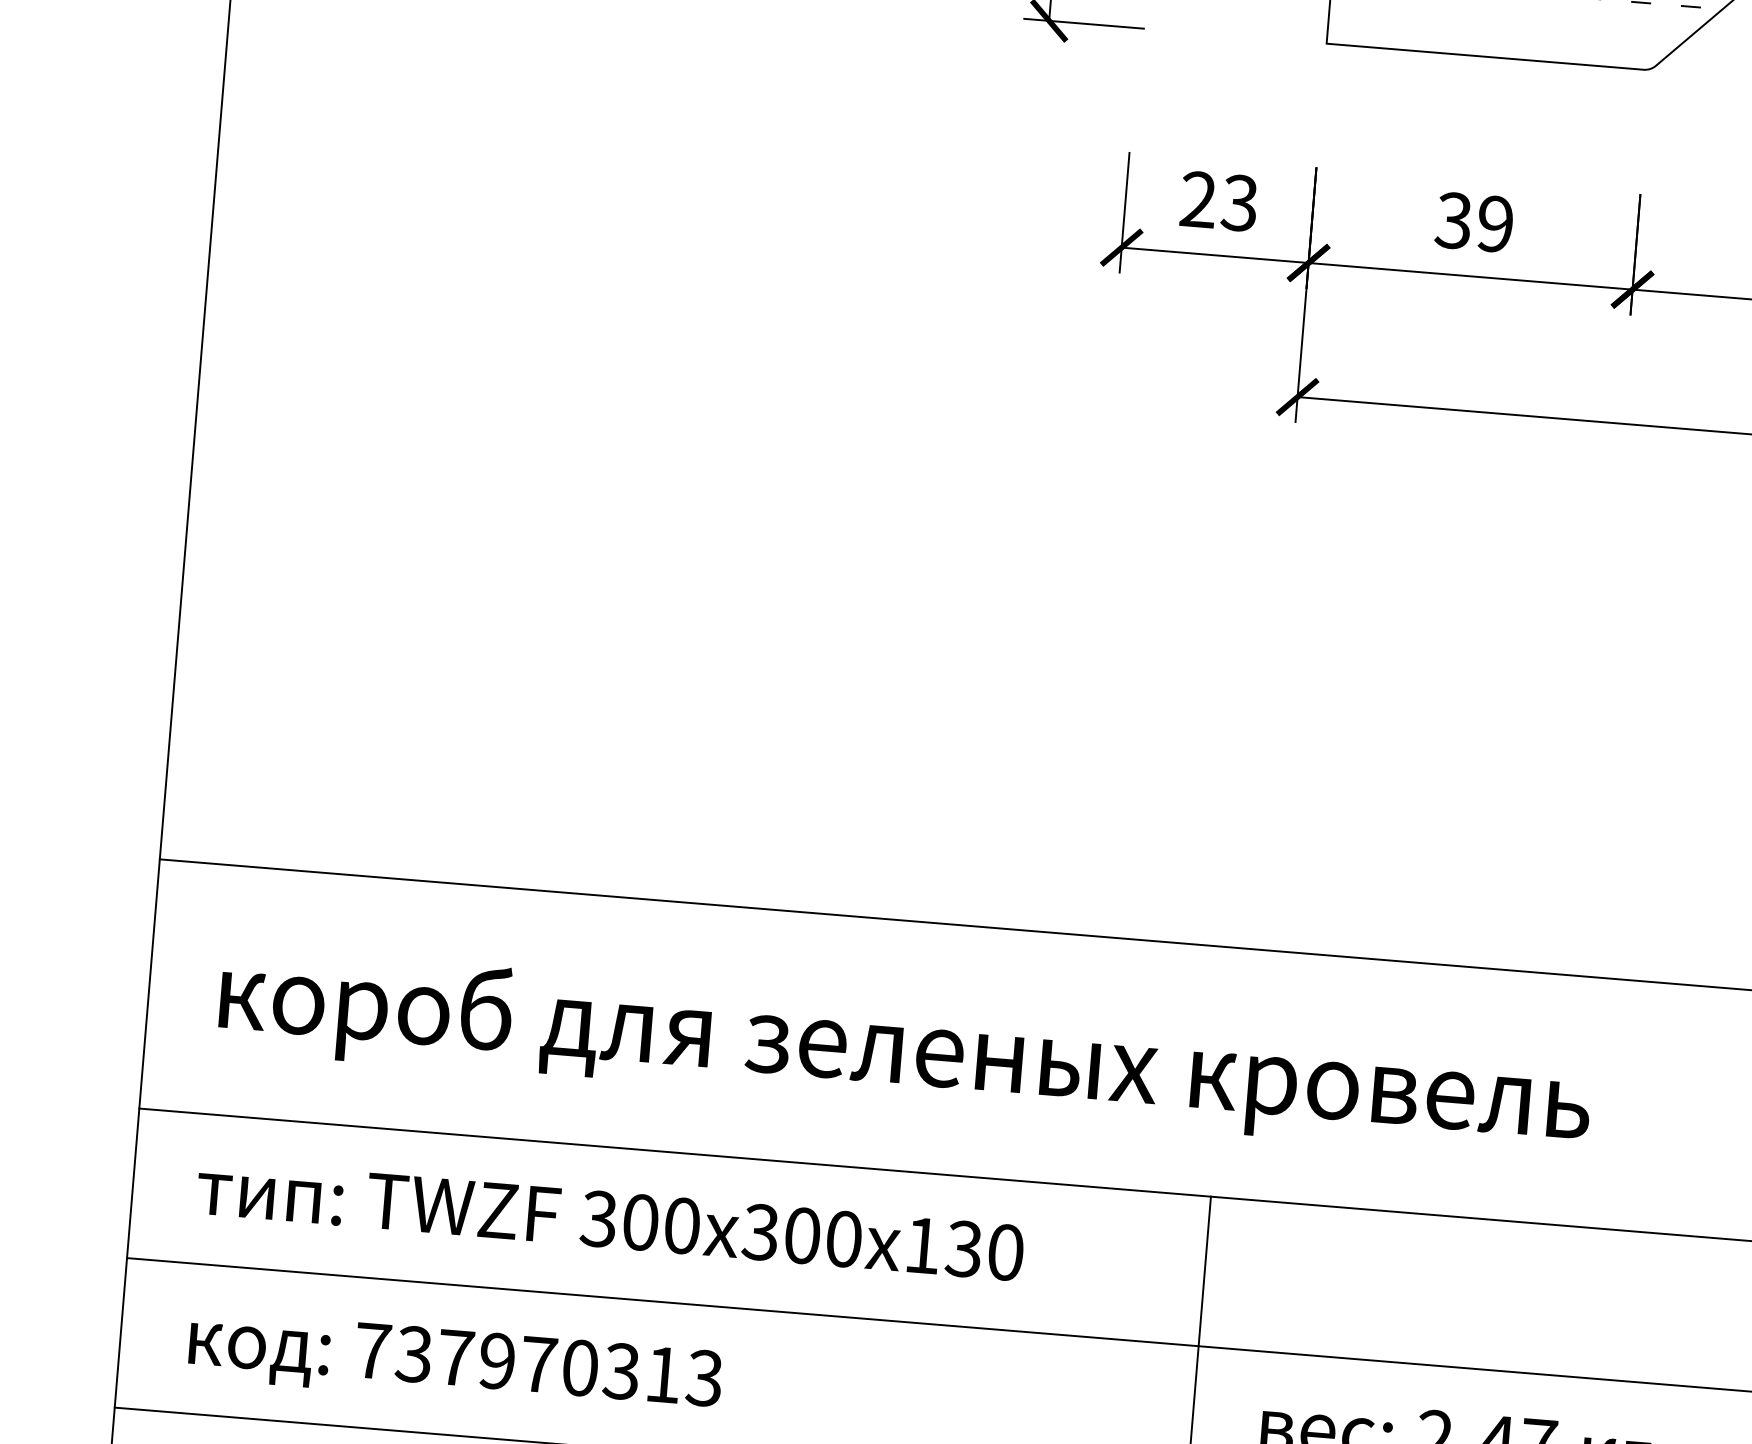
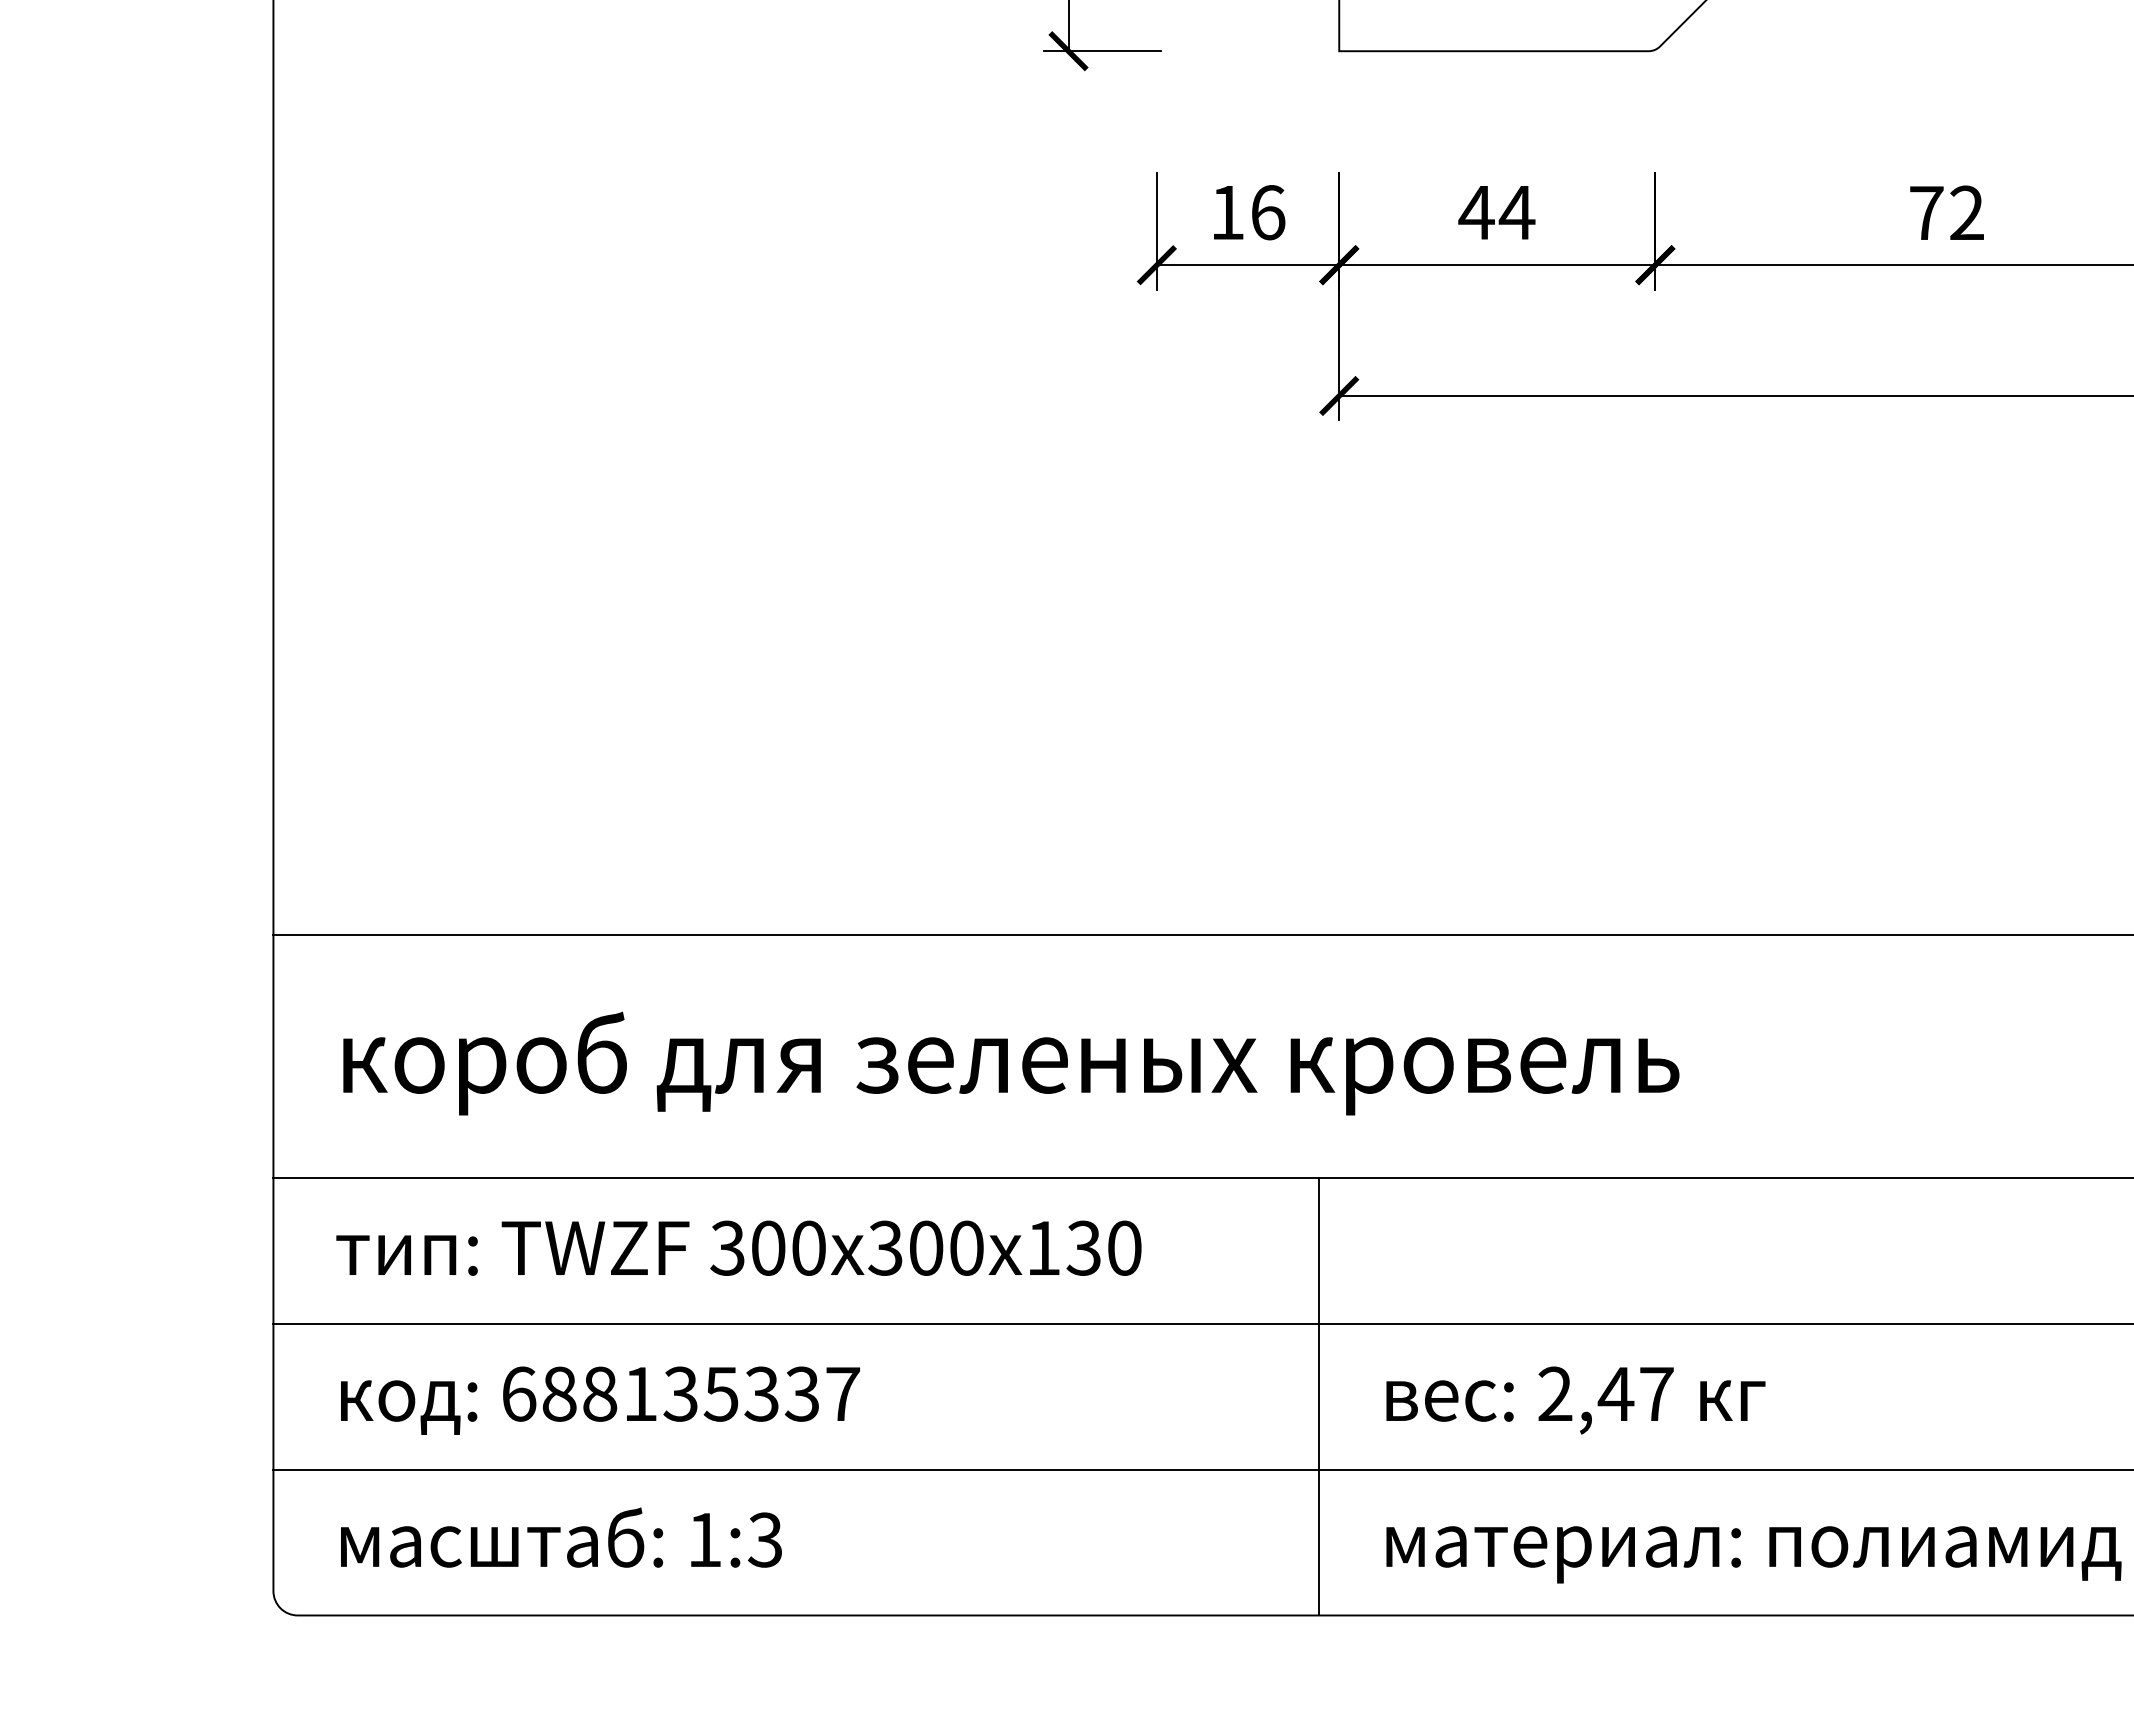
text: (1219, 201) -> (1247, 212), 23 -> 16
text: (1474, 222) -> (1496, 212), 39 -> 44
text: (539, 1364) -> (681, 1393), 737970313 -> 688135337

